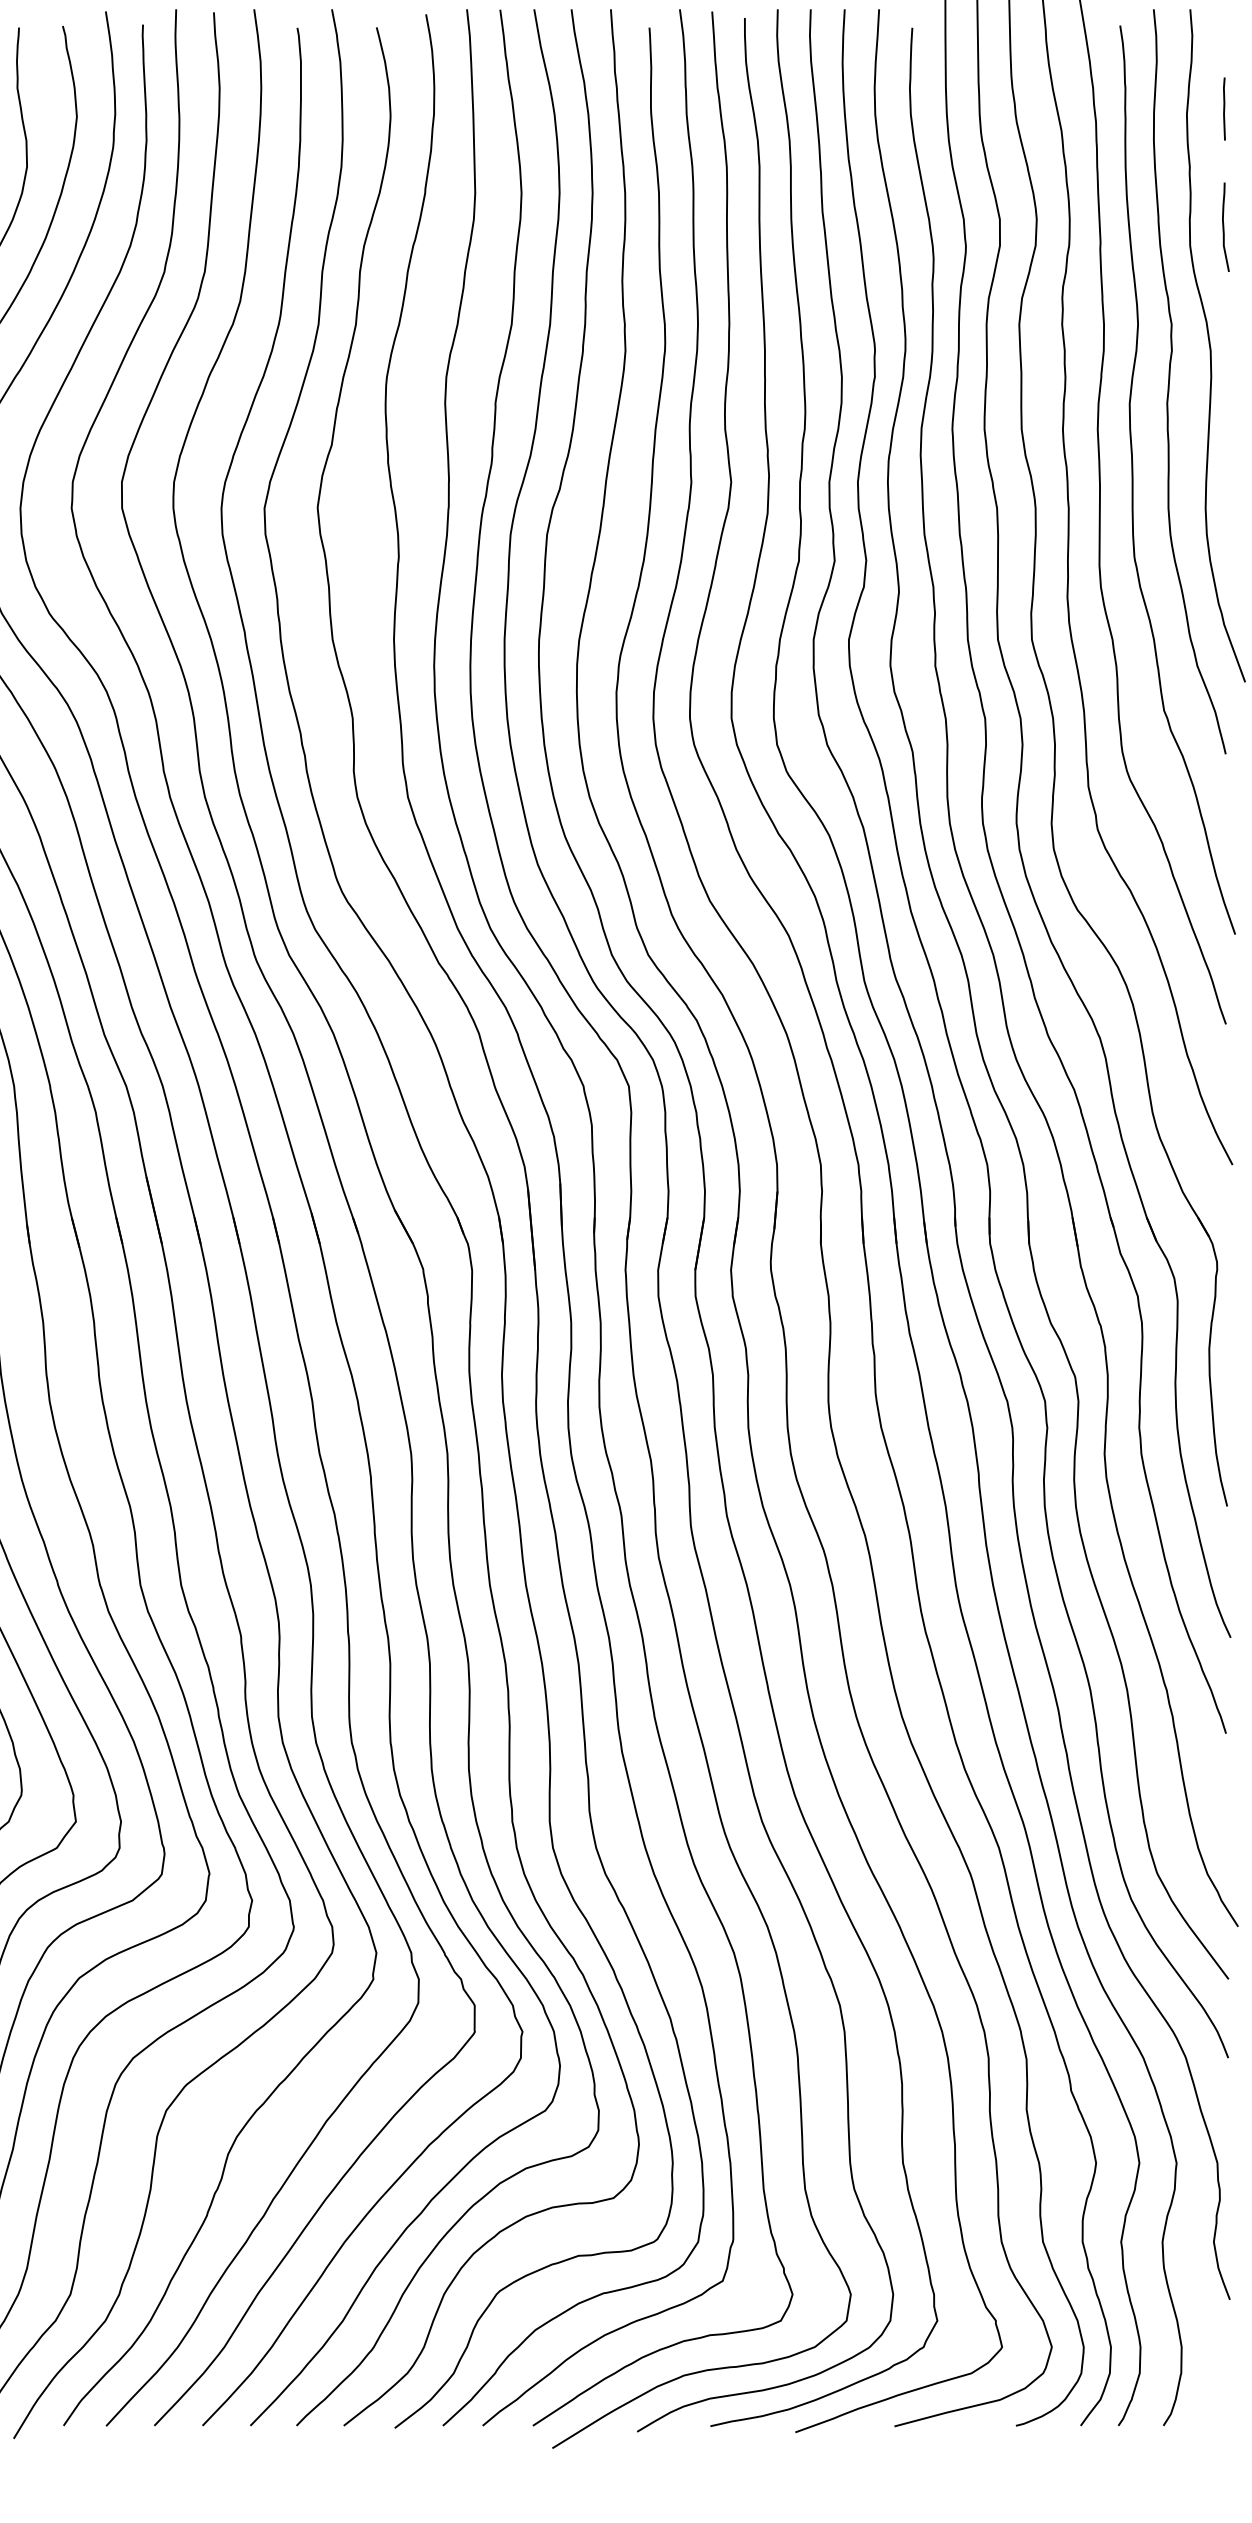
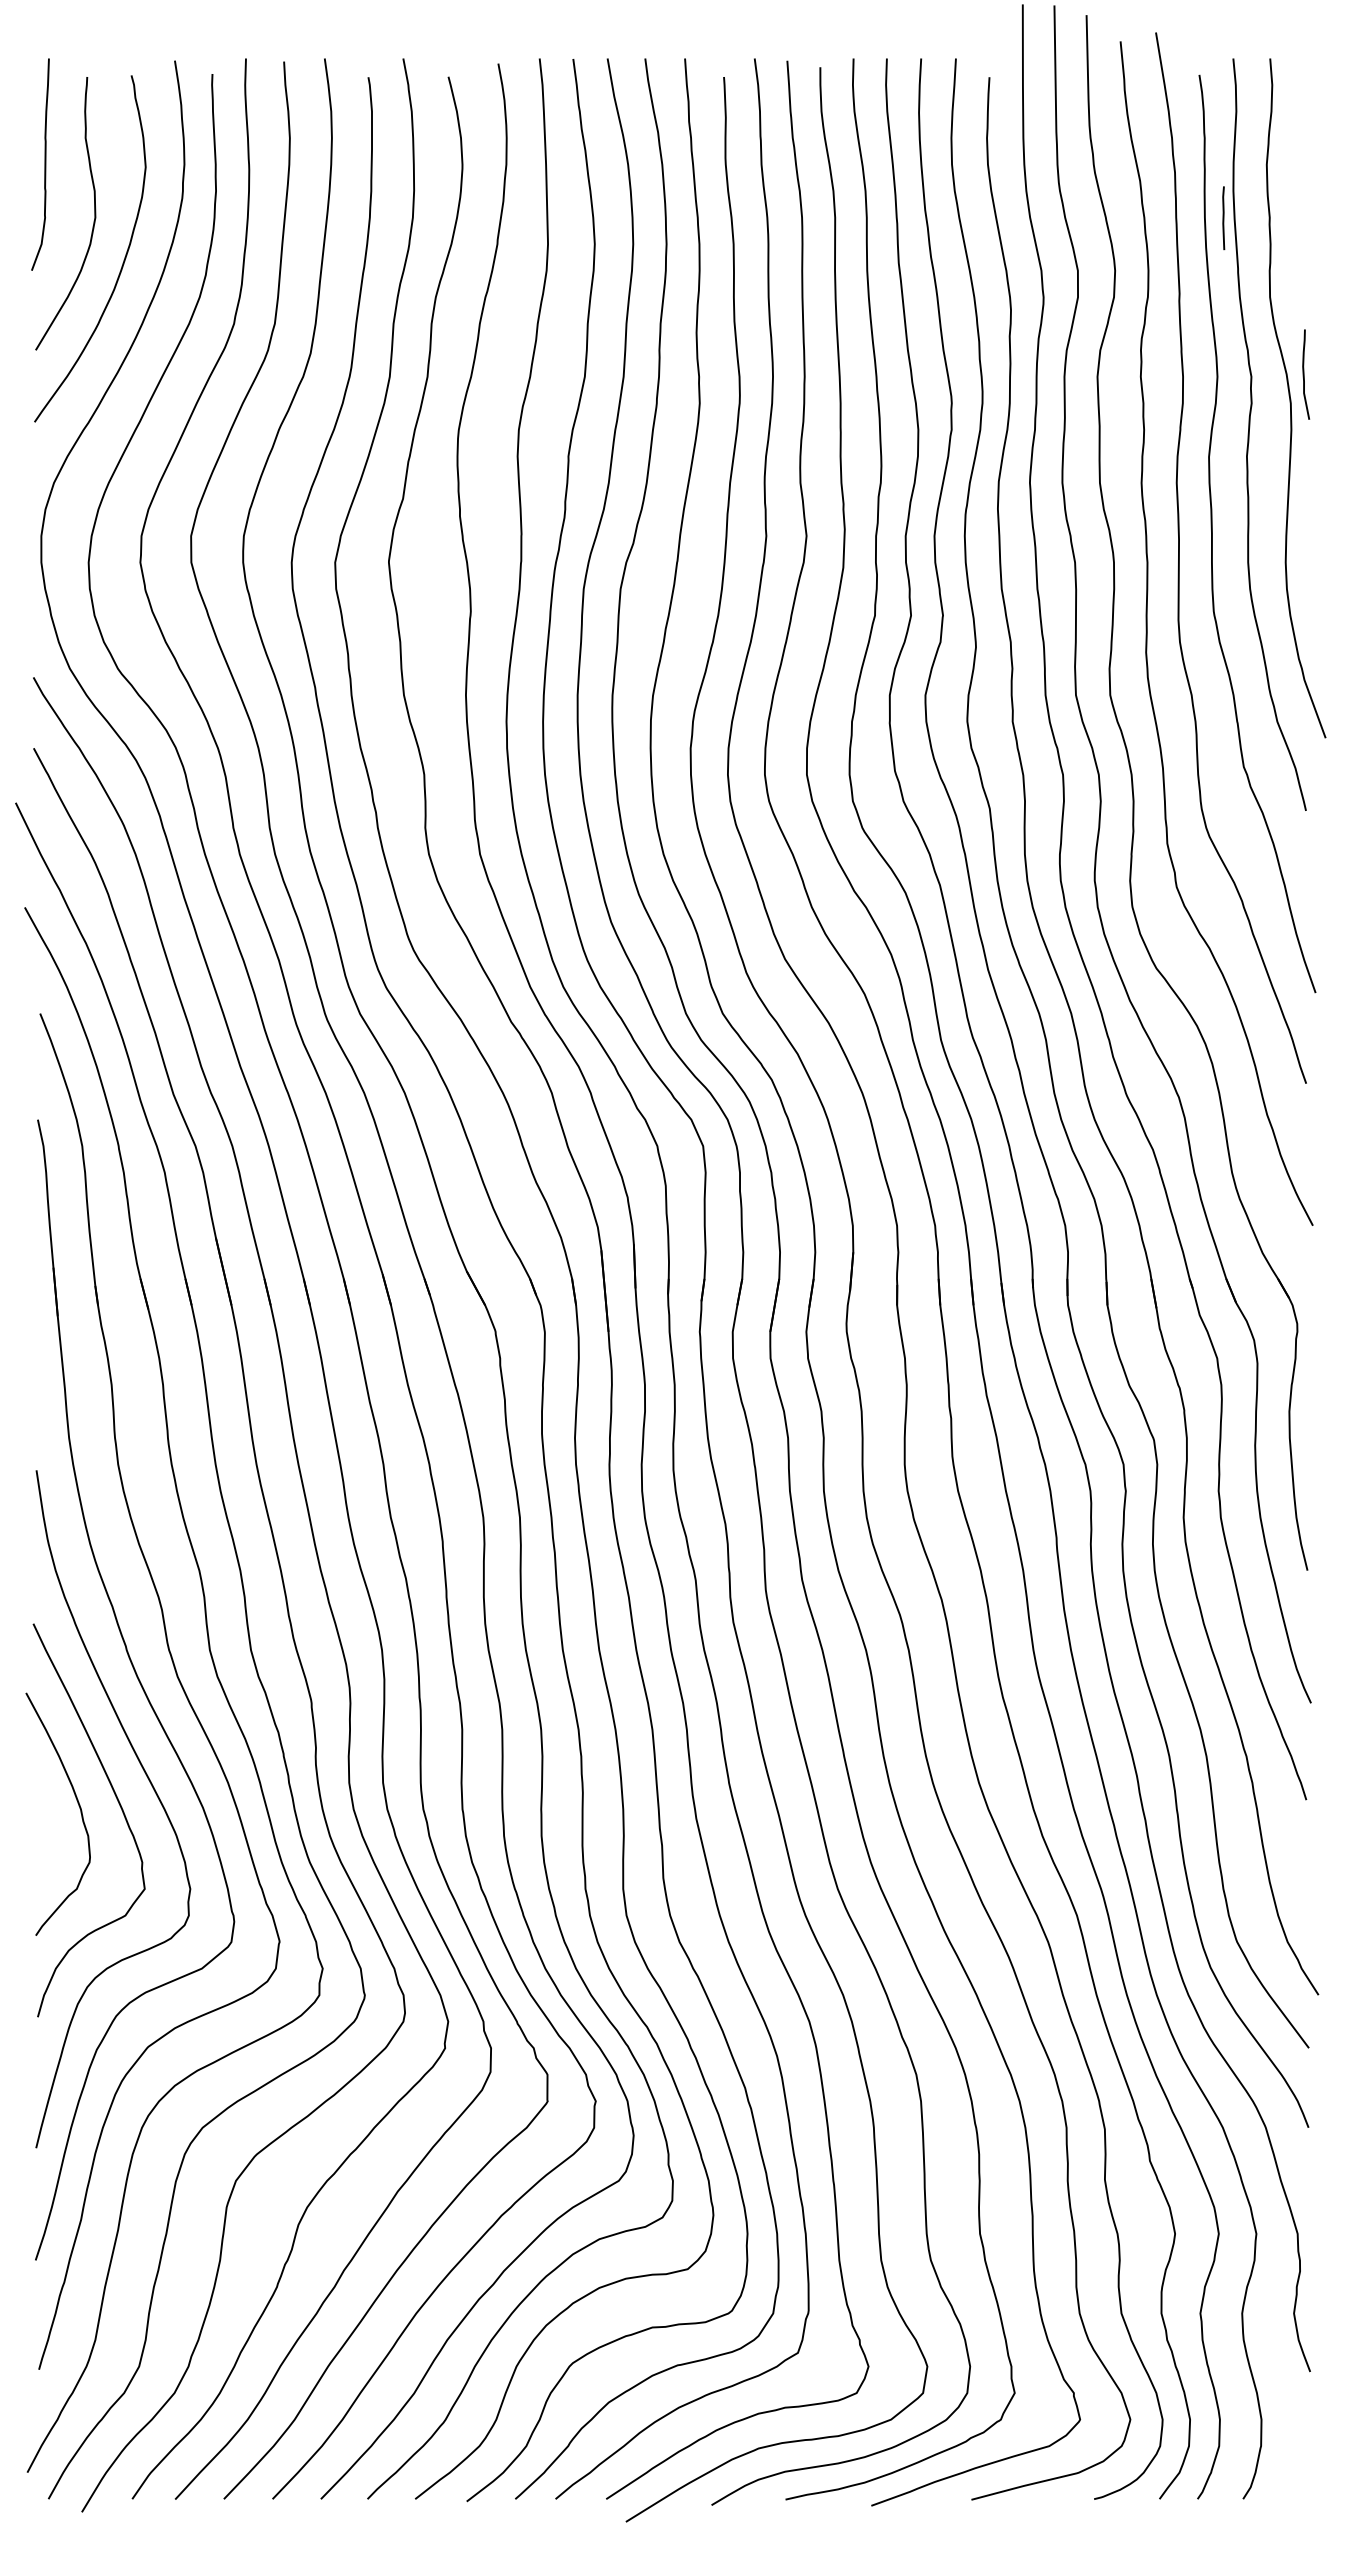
line: (1224, 109) -> (1223, 218), moved
curve: (1224, 227) -> (1304, 374), moved

